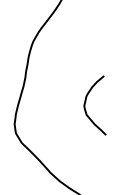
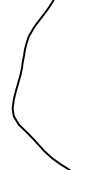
curve: (86, 101) -> (75, 88), removed

